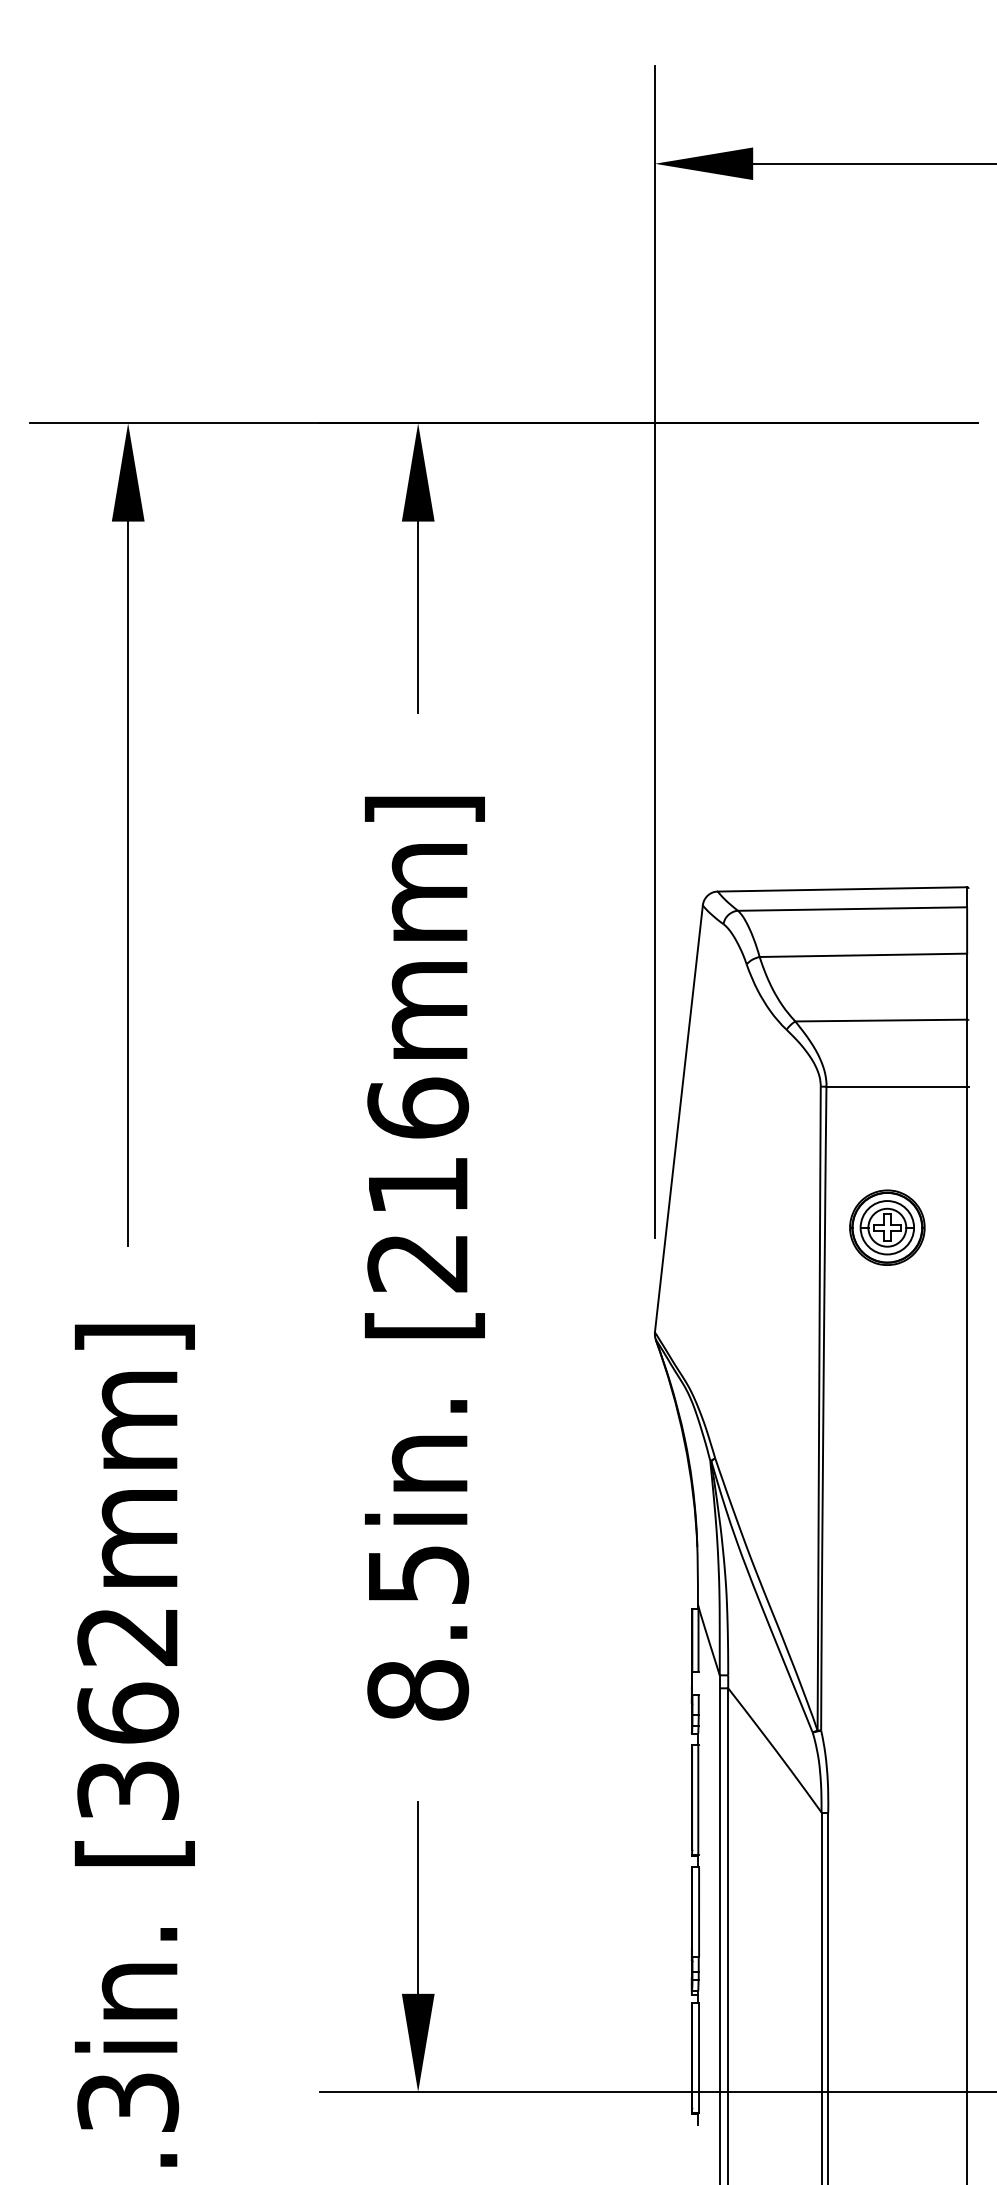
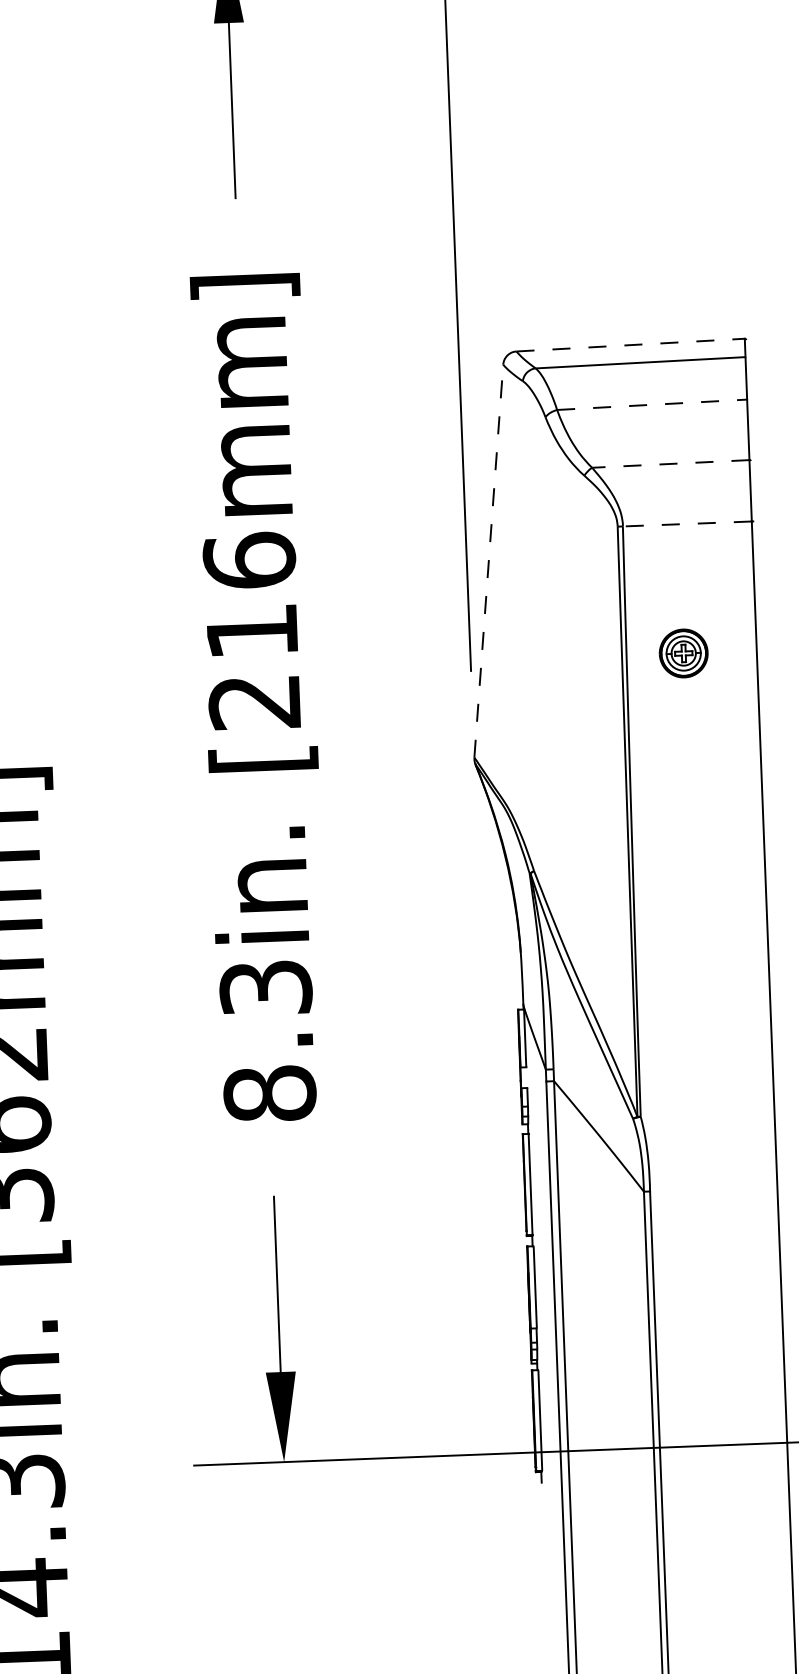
line: (842, 889) -> (630, 345), solid -> dashed
line: (863, 955) -> (652, 404), solid -> dashed
line: (881, 1020) -> (671, 463), solid -> dashed
line: (896, 1086) -> (687, 523), solid -> dashed
line: (678, 1118) -> (488, 560), solid -> dashed
part: (887, 1227) -> (683, 653), size x0.7
text: (417, 1574) -> (265, 987), 8.5in. -> 8.3in.

